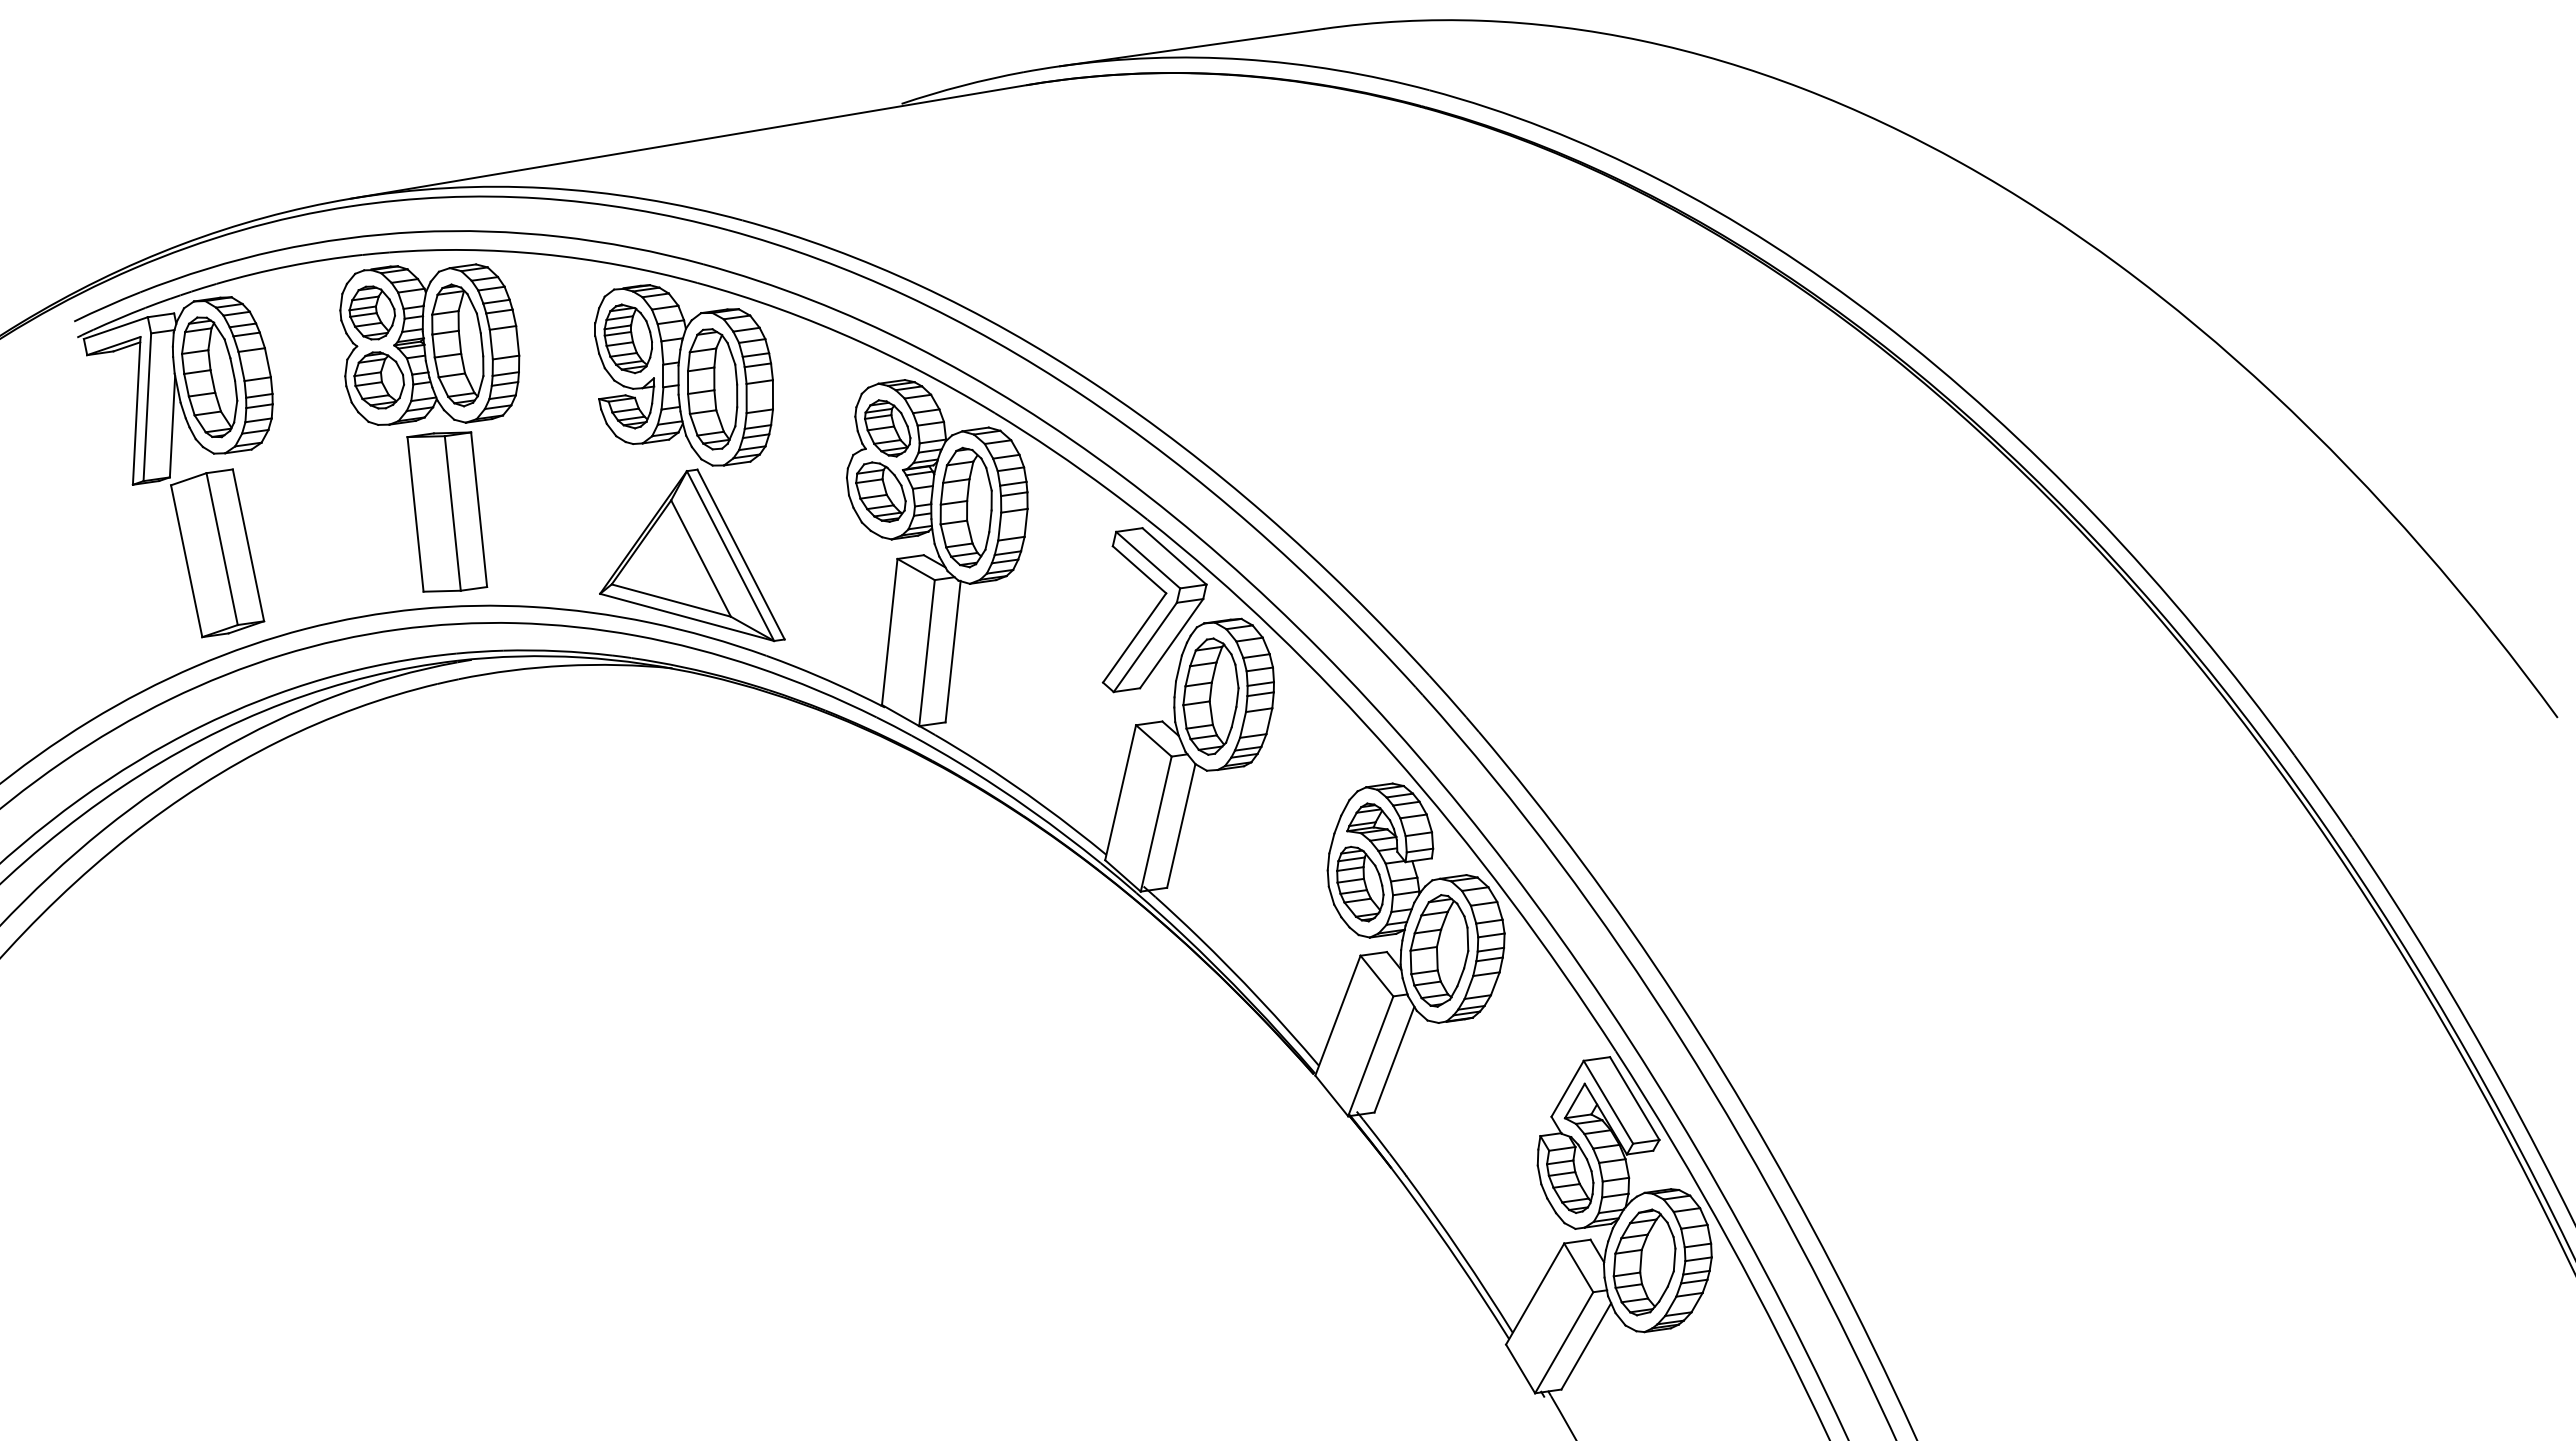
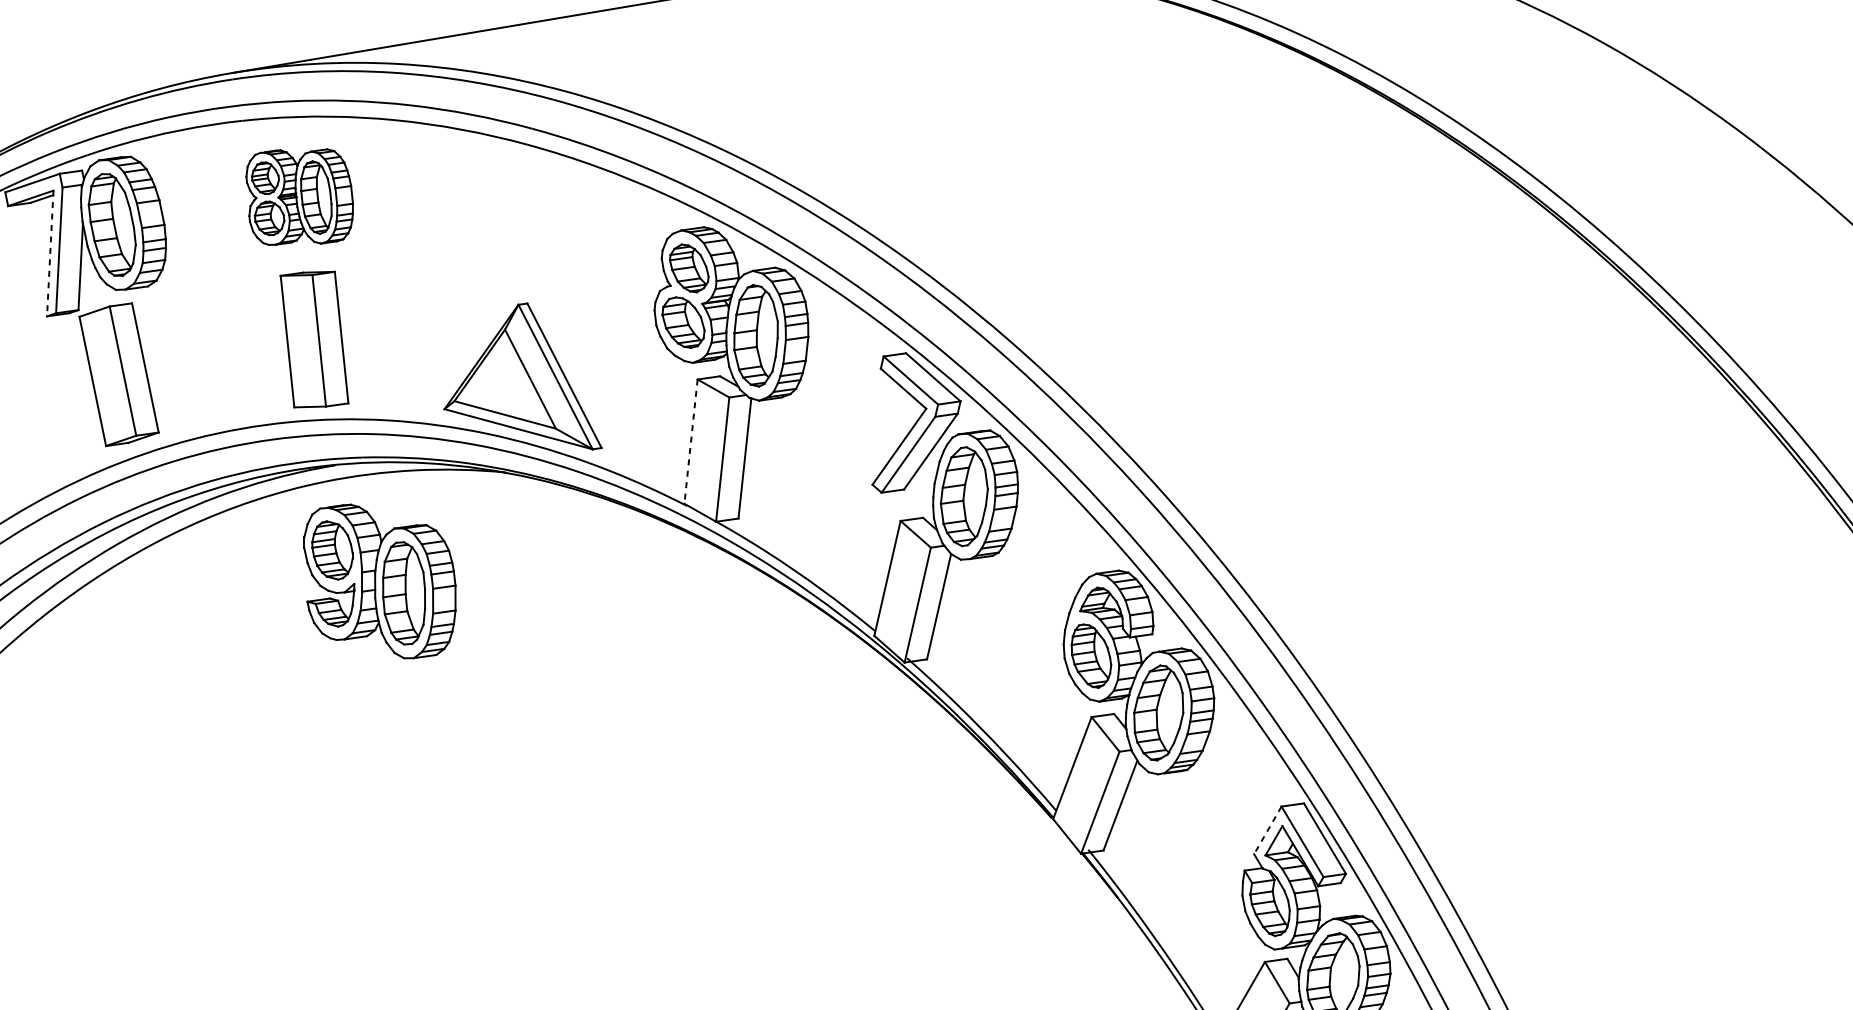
part: (429, 344) -> (299, 197), size x0.7
part: (683, 375) -> (379, 581), moved
line: (136, 410) -> (50, 253), solid -> dashed
line: (889, 632) -> (690, 442), solid -> dashed
line: (1567, 1089) -> (1267, 830), solid -> dashed

